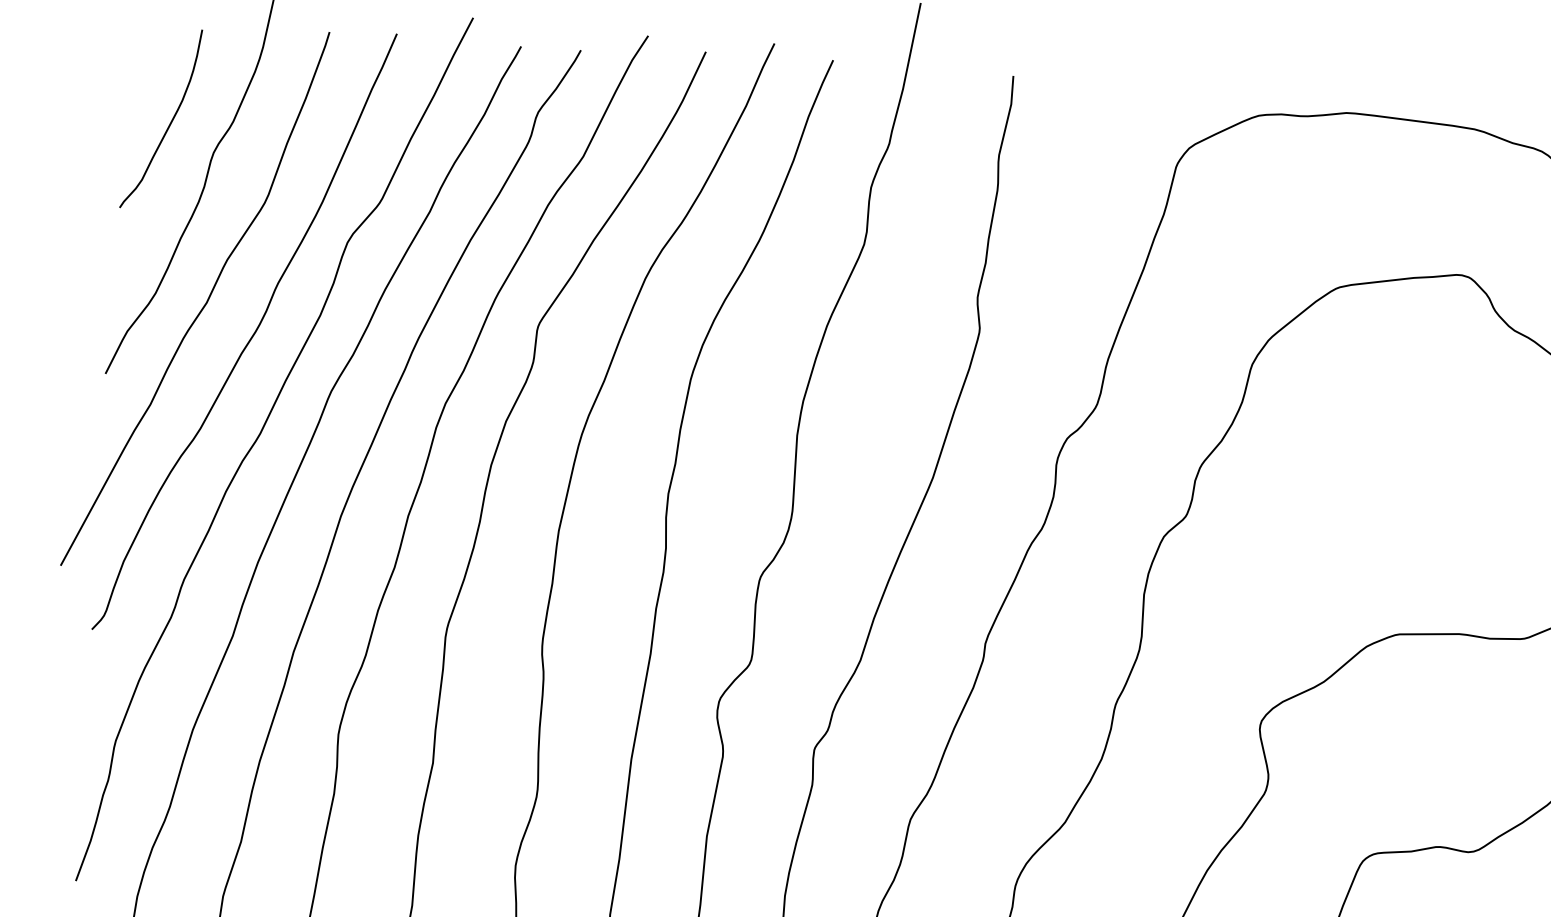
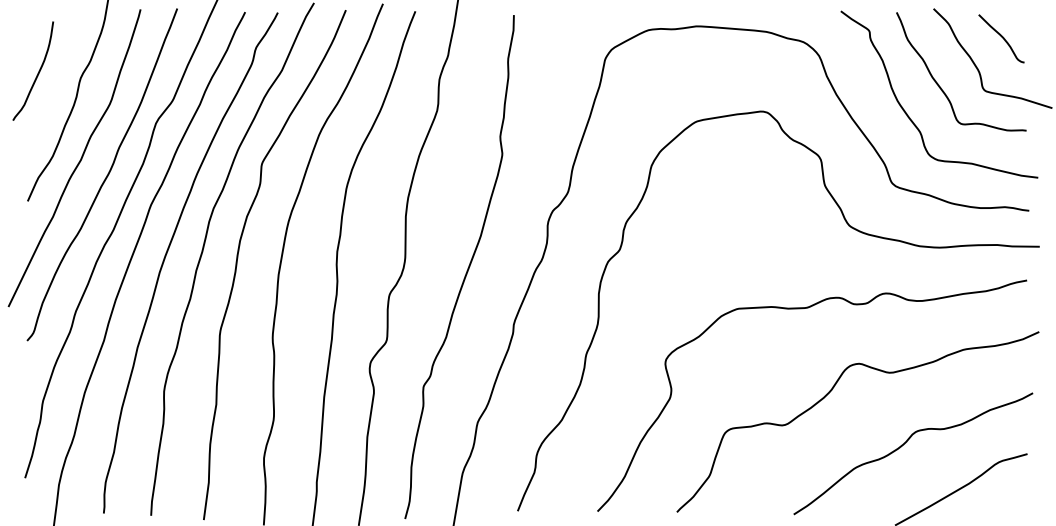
curve: (168, 123) -> (37, 73), moved

